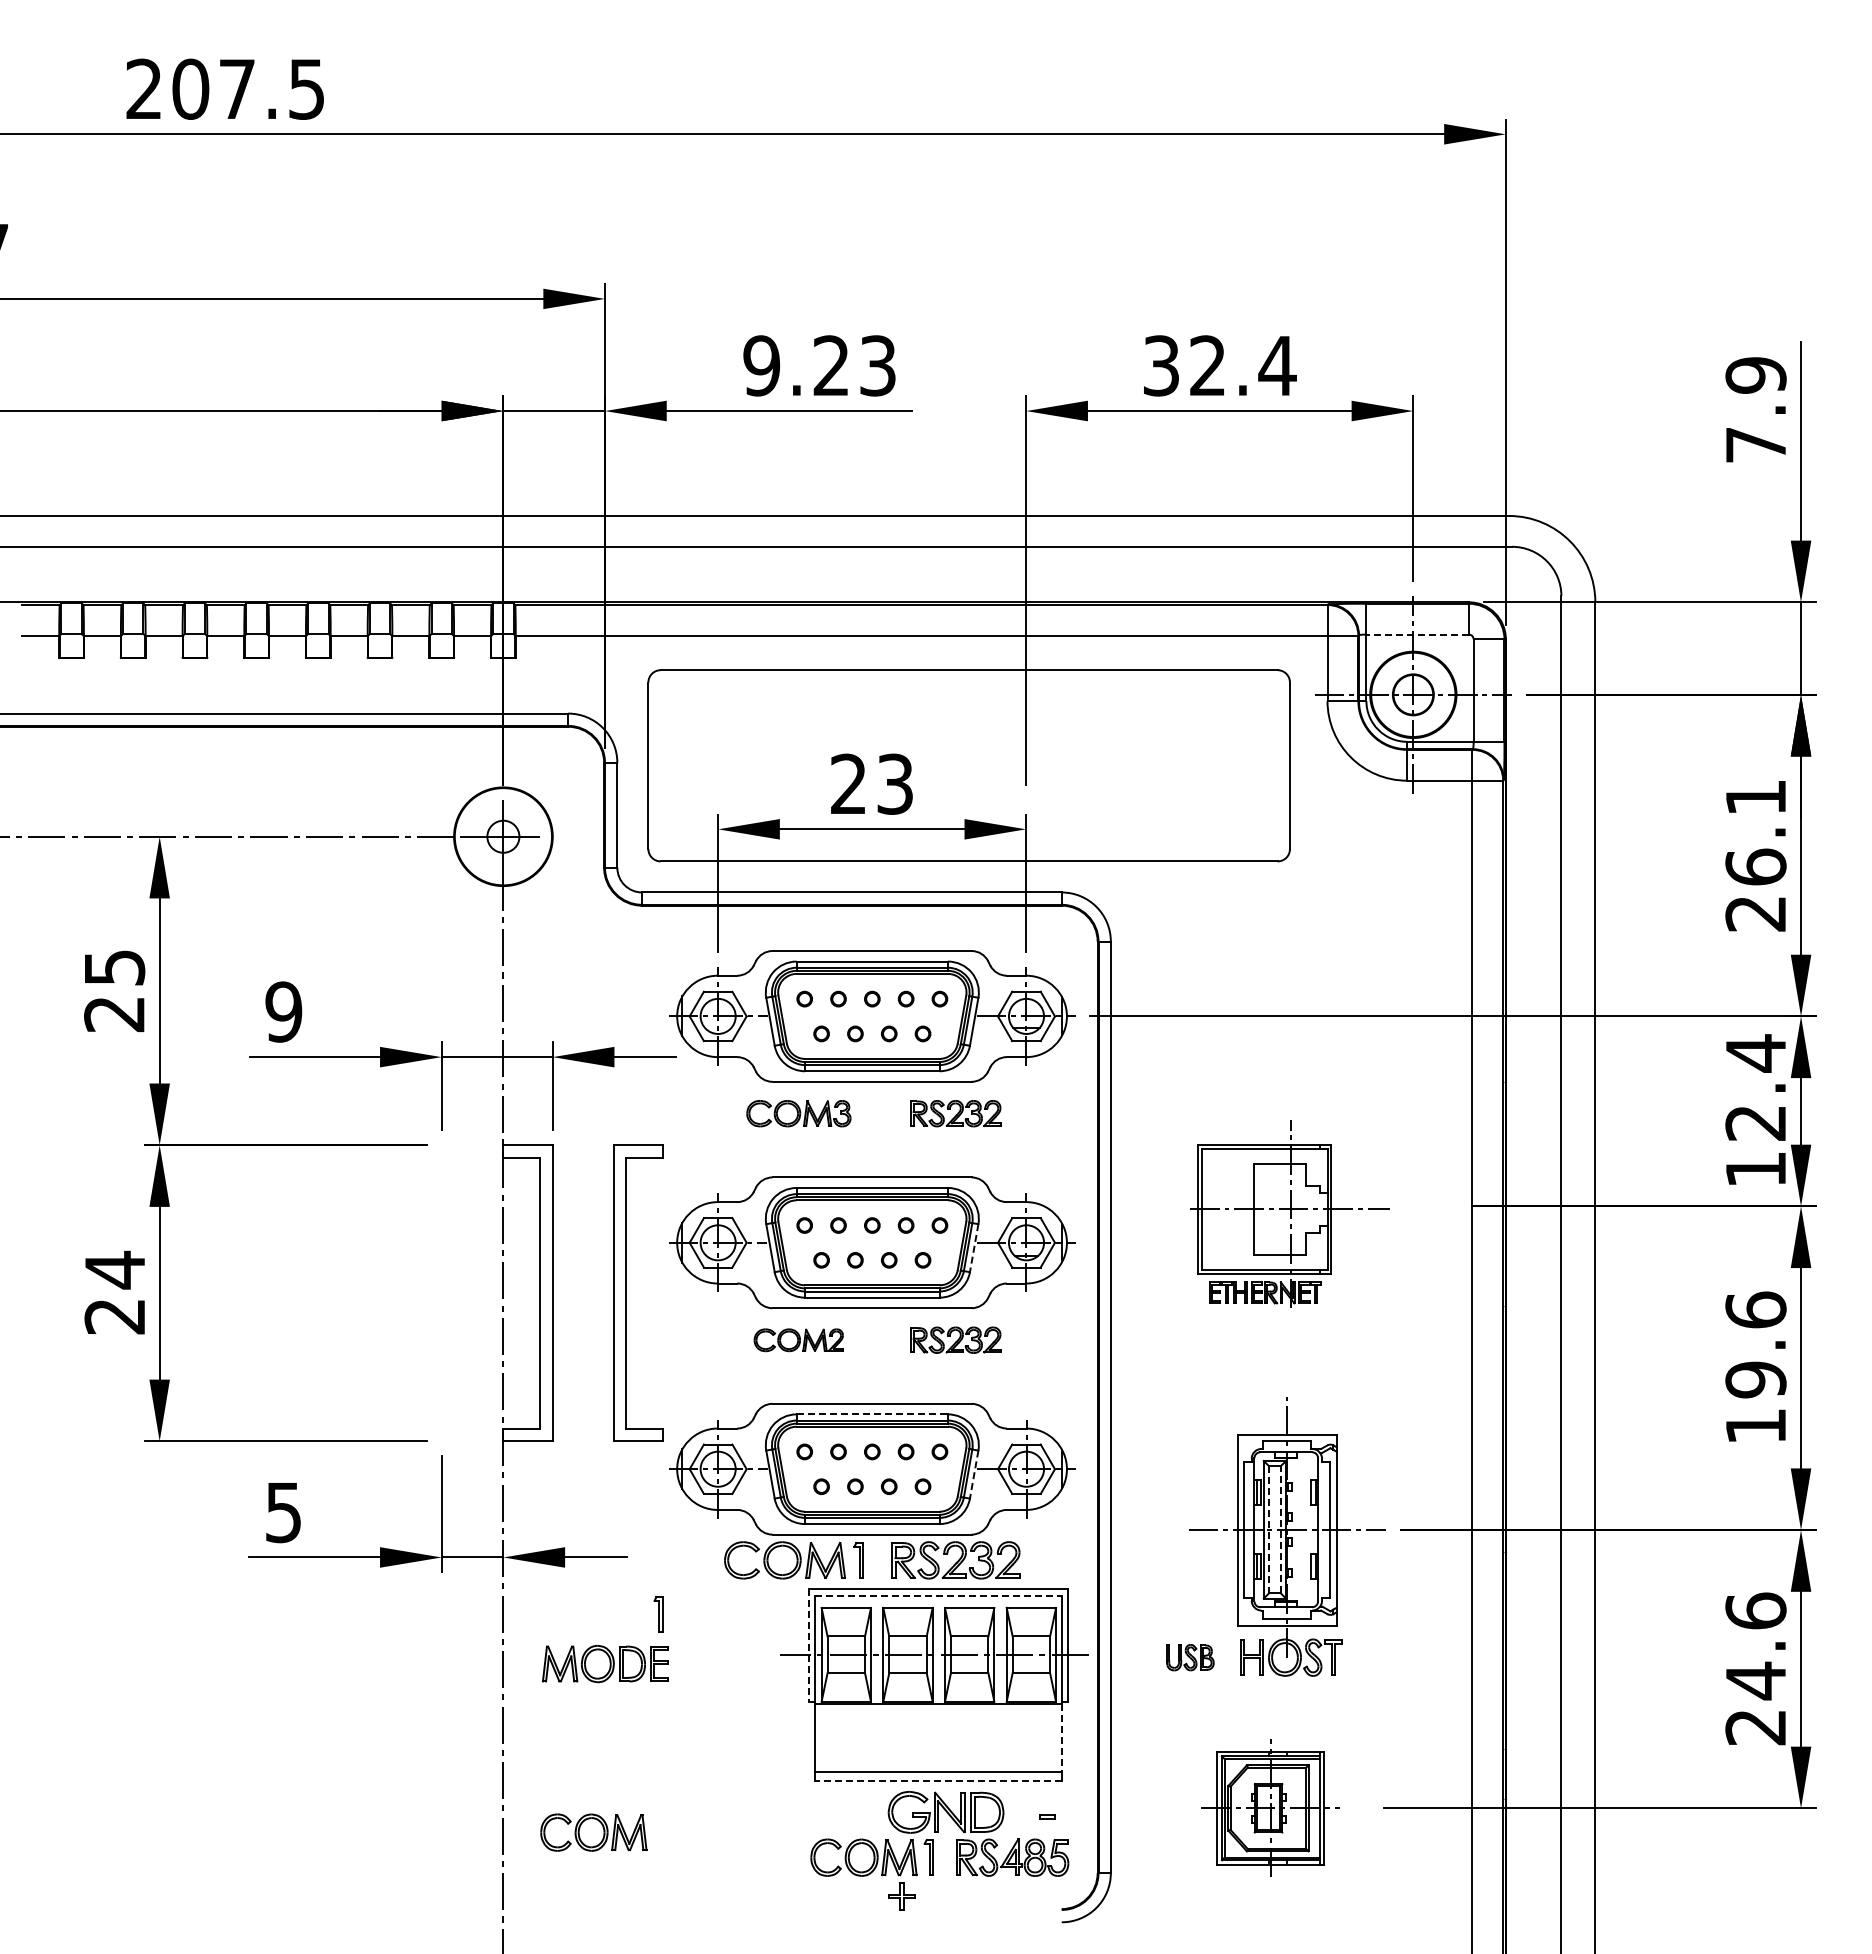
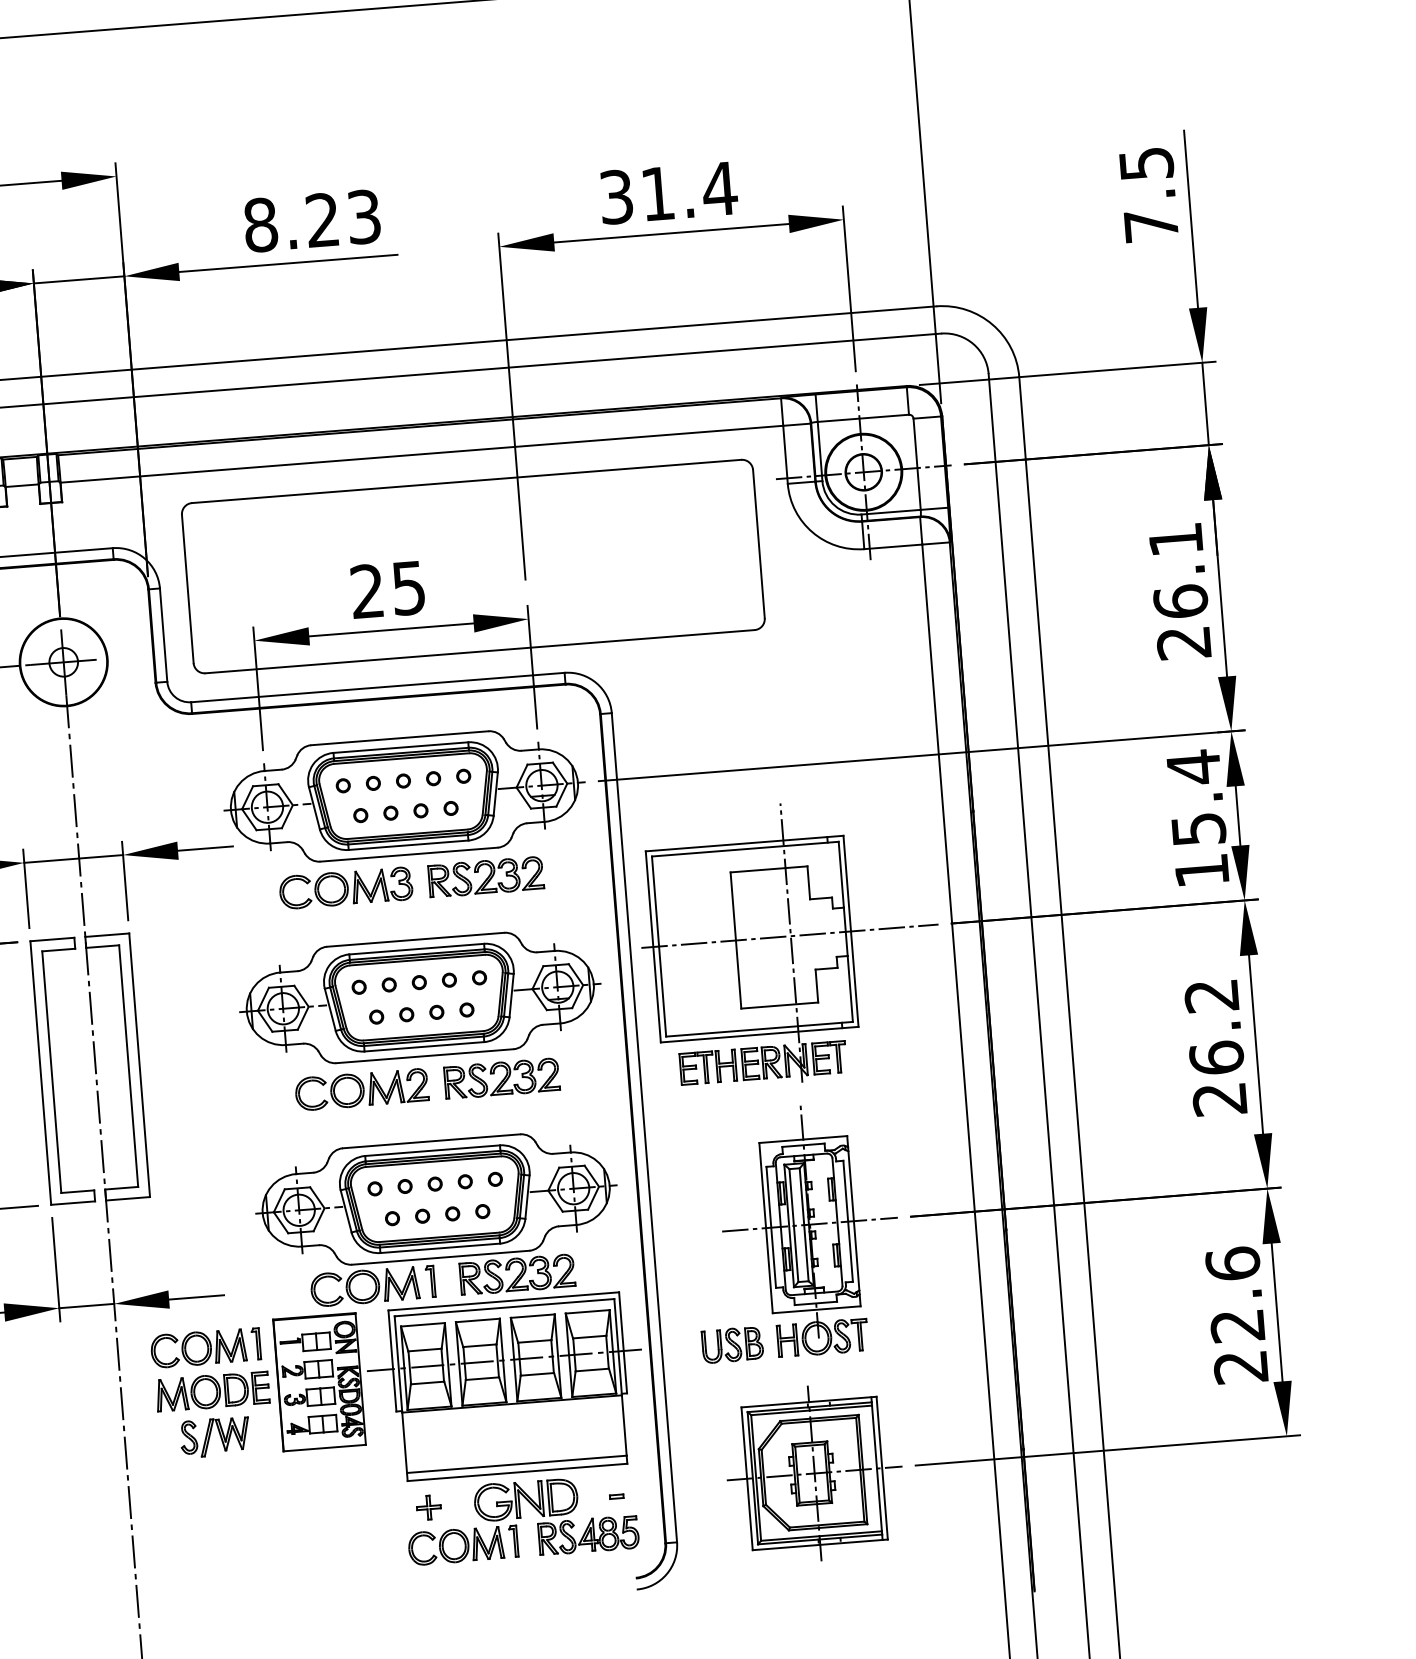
text: (761, 365) -> (260, 224), 9.23 -> 8.23
text: (1207, 365) -> (657, 193), 32.4 -> 31.4
text: (1755, 375) -> (1145, 164), 7.9 -> 7.5
line: (1417, 634) -> (863, 418), dashed -> solid
text: (895, 783) -> (409, 587), 23 -> 25
part: (798, 1113) -> (345, 888), size x1.43
part: (955, 1113) -> (485, 877), size x1.43
text: (1755, 1123) -> (1198, 829), 12.4 -> 15.4
part: (1289, 1213) -> (789, 942), size x1.67
line: (974, 1248) -> (511, 995), dashed -> solid
part: (626, 1292) -> (52, 1071), moved
part: (798, 1340) -> (361, 1090), size x1.67
part: (955, 1340) -> (501, 1079), size x1.43
text: (1755, 1367) -> (1215, 1047), 19.6 -> 26.2
line: (872, 1414) -> (432, 1150), dashed -> solid
line: (974, 1475) -> (527, 1197), dashed -> solid
line: (1280, 1529) -> (803, 1224), dashed -> solid
line: (1269, 1530) -> (794, 1226), dashed -> solid
line: (939, 1595) -> (505, 1307), dashed -> solid
line: (809, 1645) -> (392, 1360), dashed -> solid
part: (1190, 1657) -> (732, 1344), size x1.43
part: (725, 1662) -> (319, 1381), added
text: (1755, 1680) -> (1237, 1325), 24.6 -> 22.6
part: (604, 1715) -> (215, 1437), added
line: (1062, 1738) -> (624, 1425), dashed -> solid
line: (938, 1781) -> (517, 1472), dashed -> solid
part: (1270, 1808) -> (814, 1473), size x1.43
part: (593, 1832) -> (198, 1348), moved
part: (901, 1896) -> (428, 1507), moved

